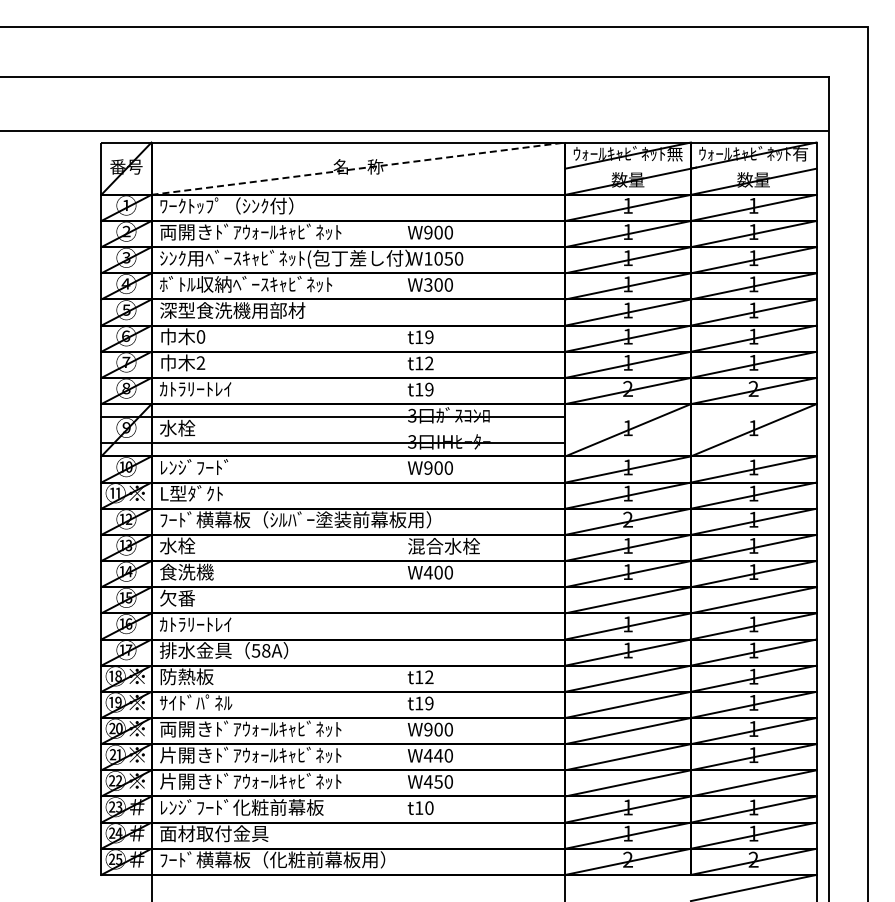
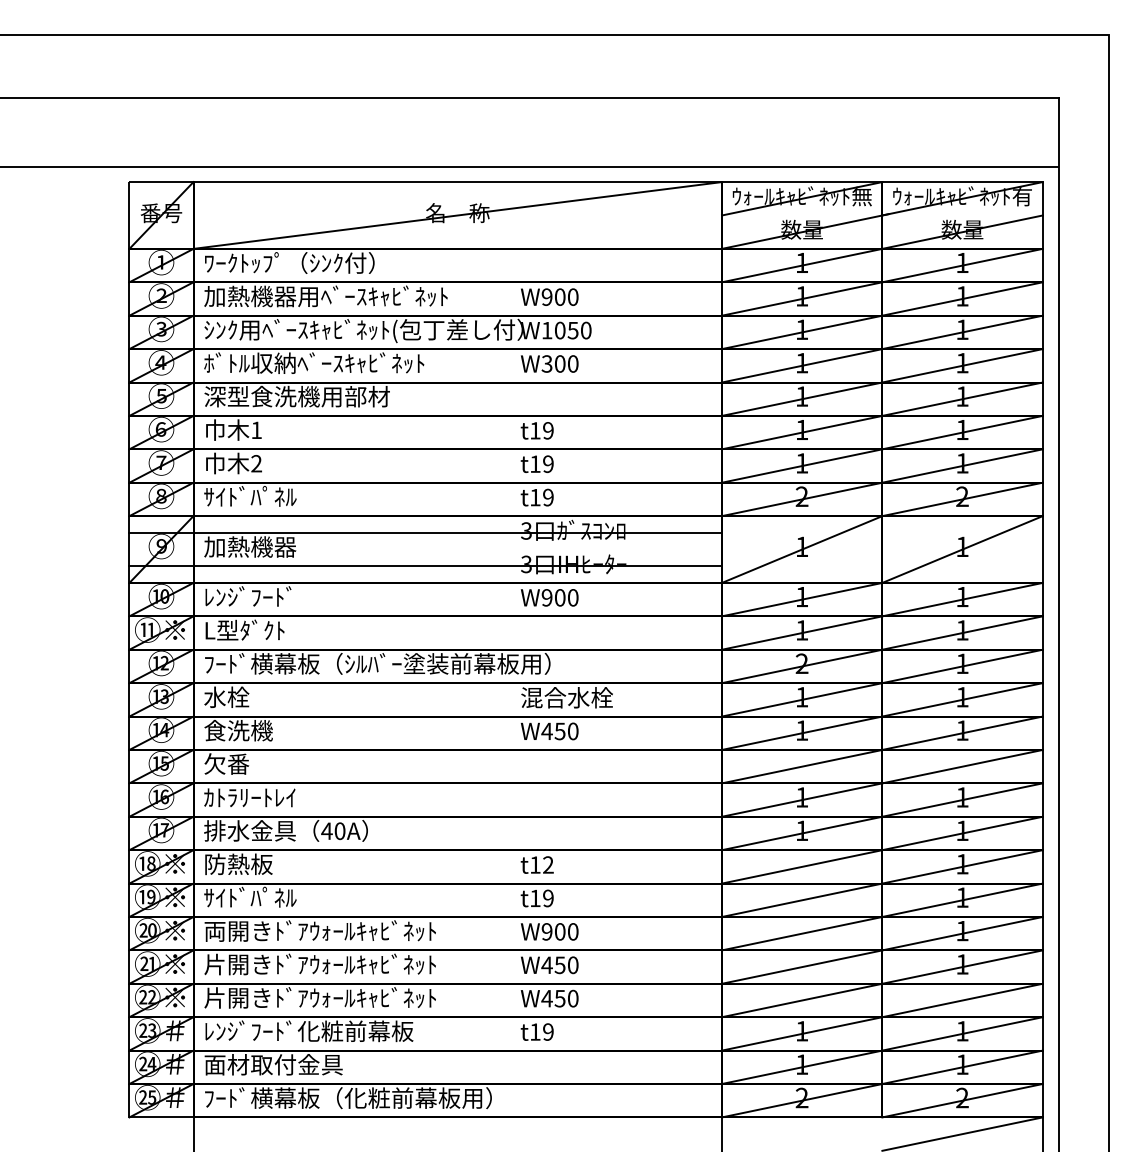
line: (358, 168) -> (457, 215), dashed -> solid
text: (255, 231) -> (326, 295), 両開きﾄﾞｱｳｫｰﾙｷｬﾋﾞﾈｯﾄ -> 加熱機器用ﾍﾞｰｽｷｬﾋﾞﾈｯﾄ
text: (200, 336) -> (256, 429), 0 -> 1
text: (429, 363) -> (548, 464), t12 -> t19
text: (196, 388) -> (250, 496), ｶﾄﾗﾘｰﾄﾚｲ -> ｻｲﾄﾞﾊﾟﾈﾙ
text: (195, 427) -> (249, 545), 水栓 -> 加熱機器
text: (438, 572) -> (560, 731), W400 -> W450
text: (260, 650) -> (332, 830), 58A -> 40A
text: (438, 755) -> (560, 964), W440 -> W450
text: (429, 807) -> (548, 1031), t10 -> t19

